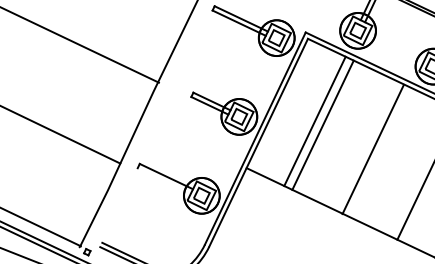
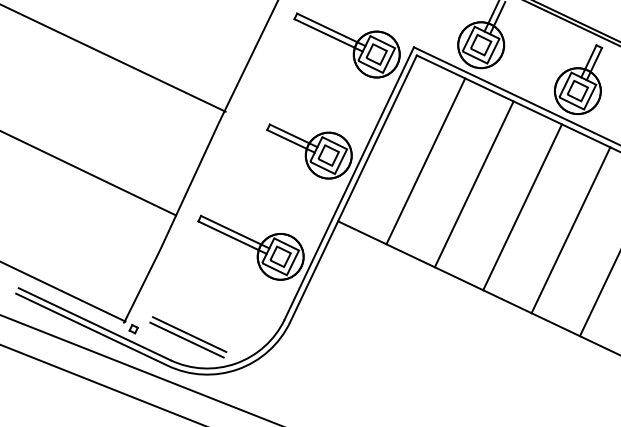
line: (322, 125) -> (473, 184), moved
line: (373, 149) -> (522, 207), moved
line: (164, 180) -> (232, 237), added

